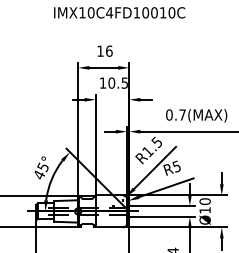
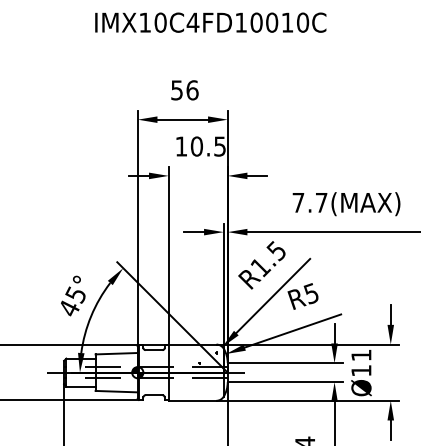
text: (100, 50) -> (177, 89), 16 -> 56
text: (169, 114) -> (298, 201), 0.7(MAX) -> 7.7(MAX)
text: (204, 201) -> (360, 355), Ø10 -> Ø11

